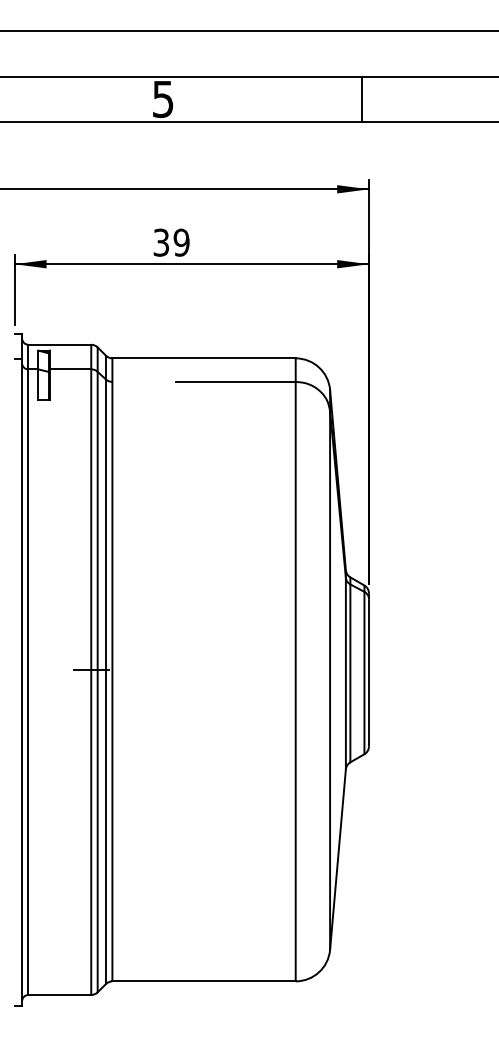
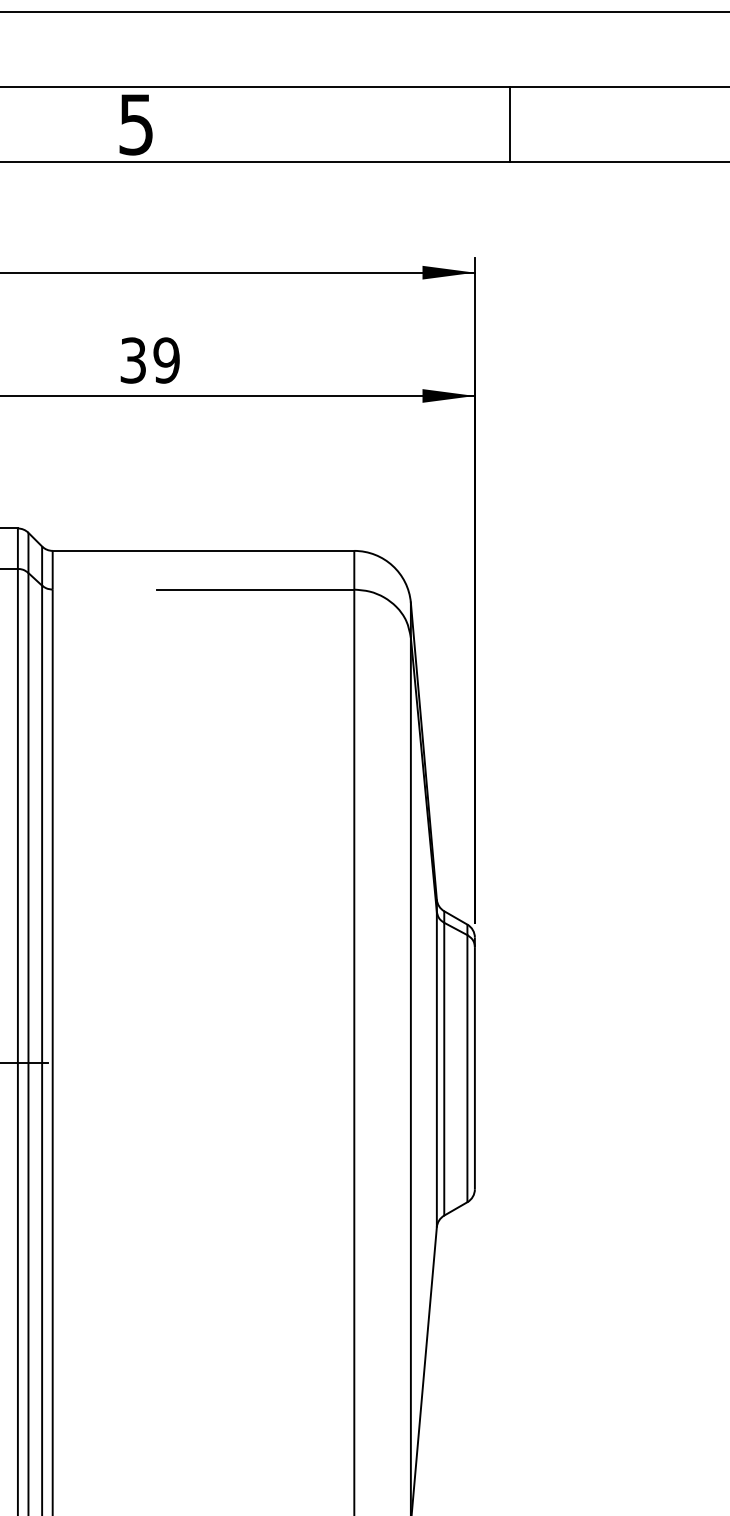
line: (362, 98) -> (510, 123), moved

